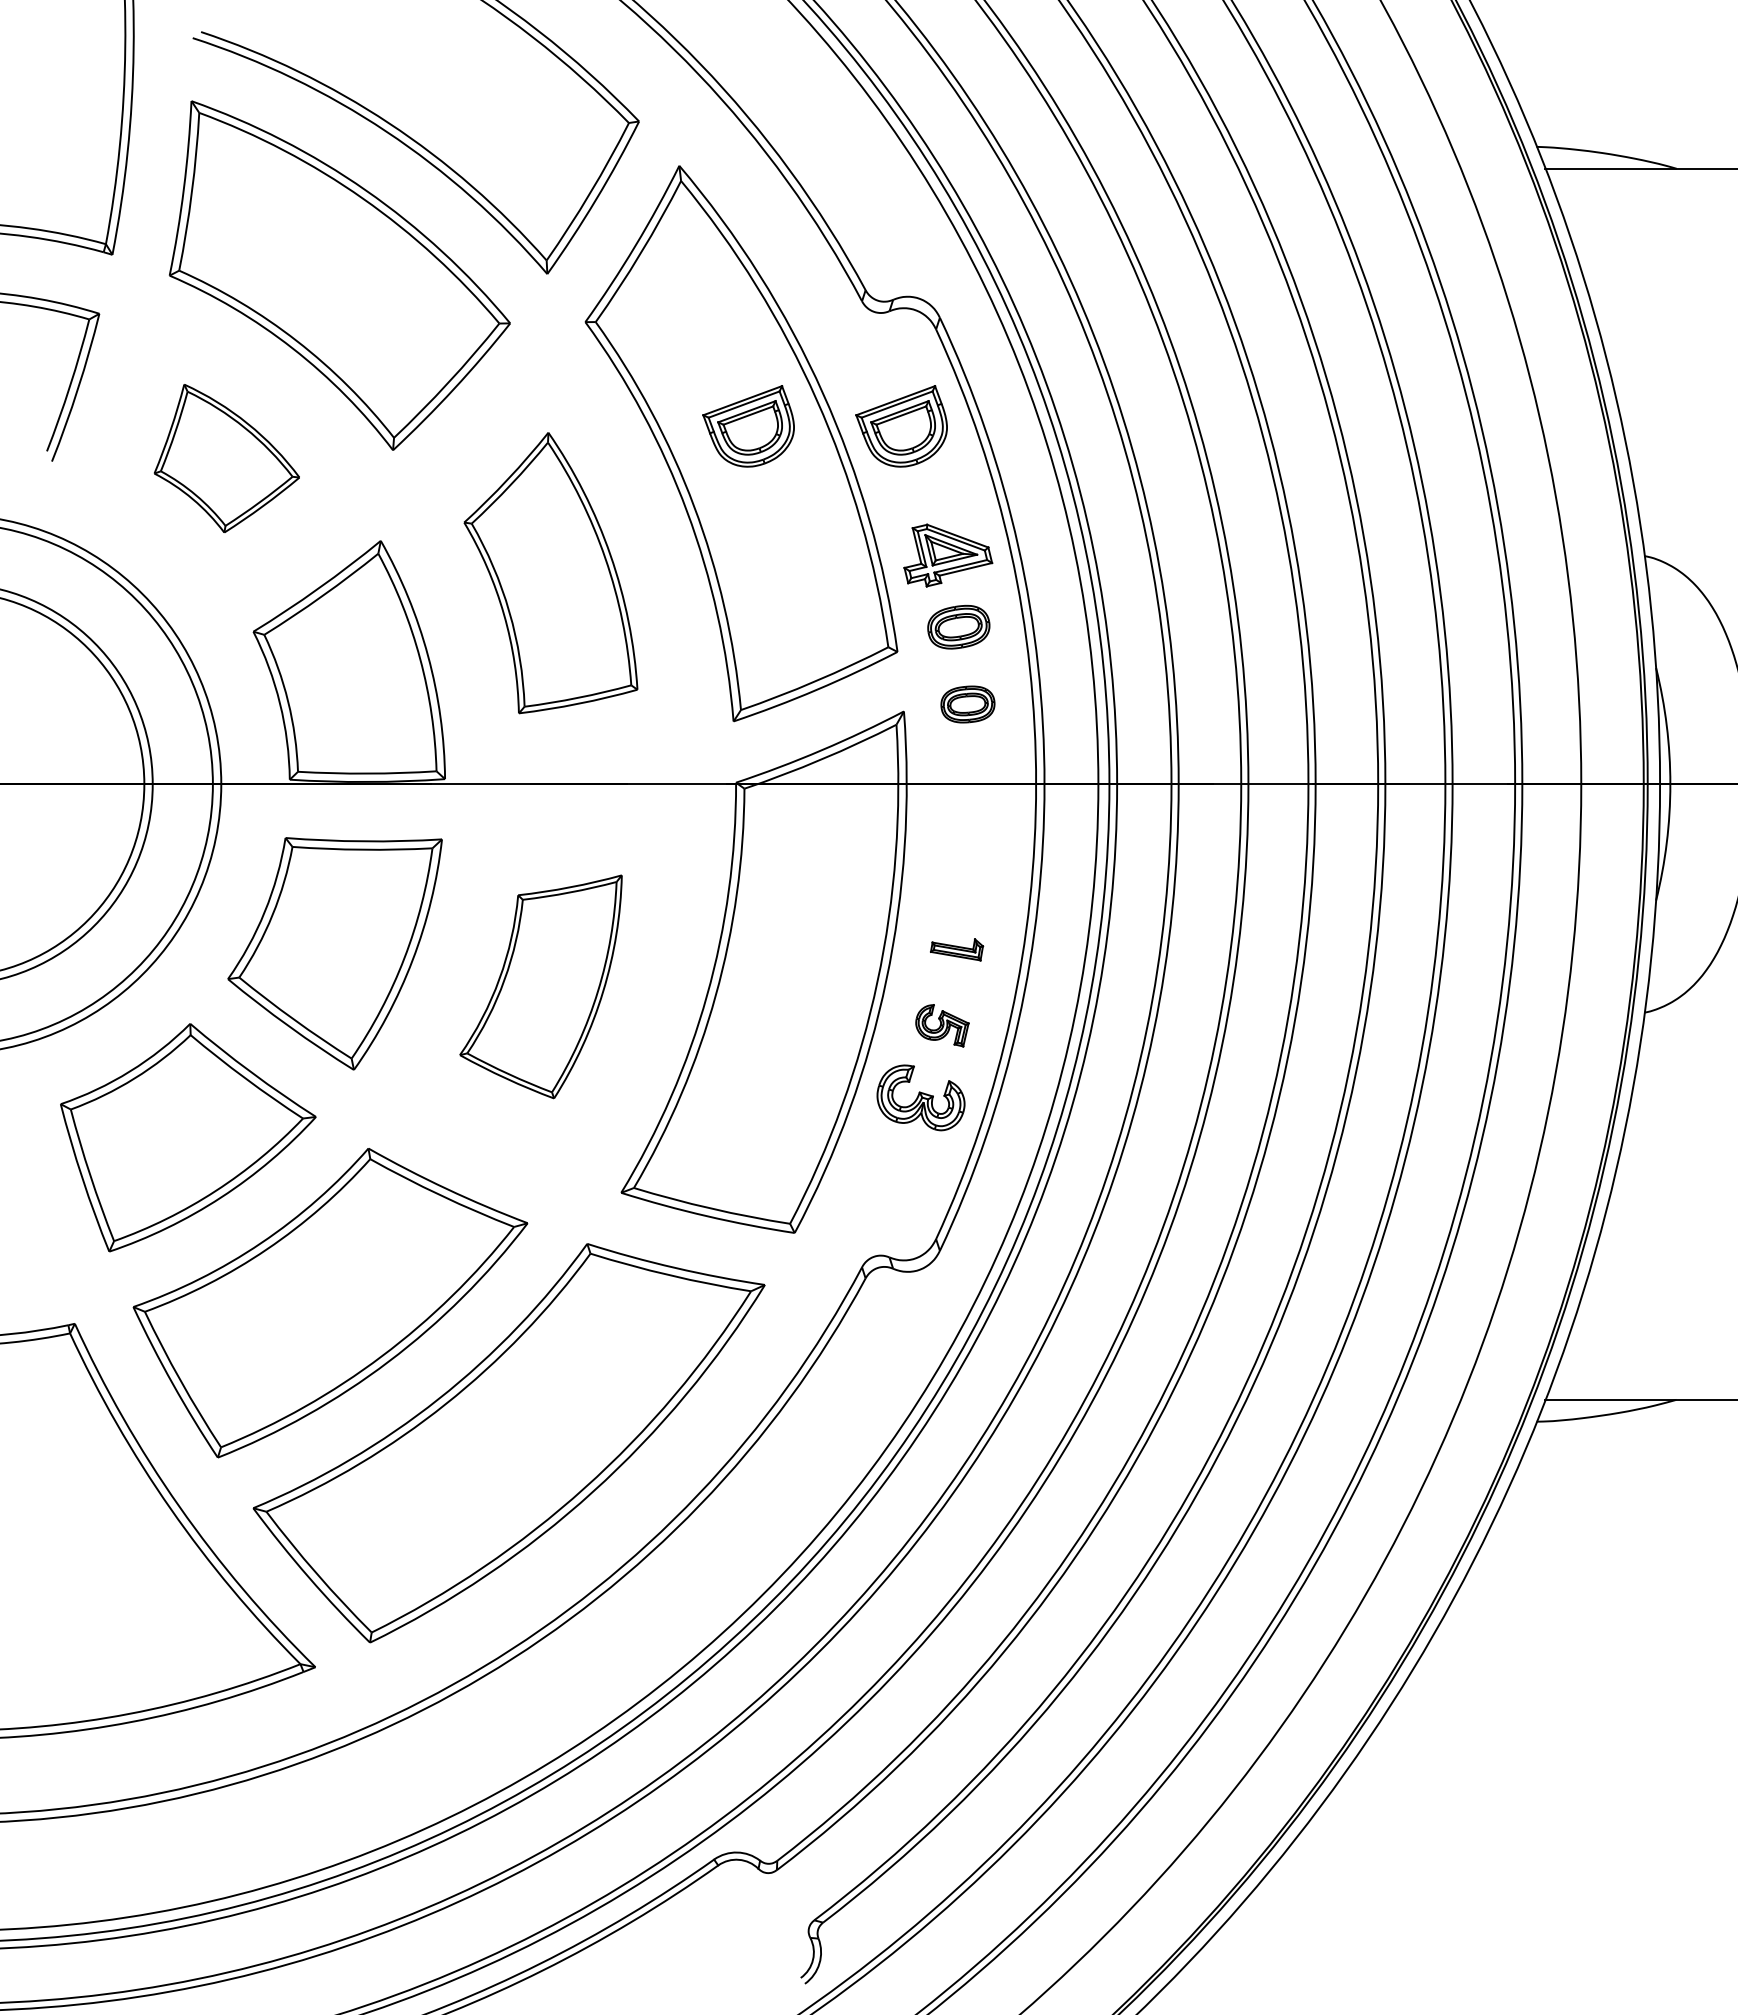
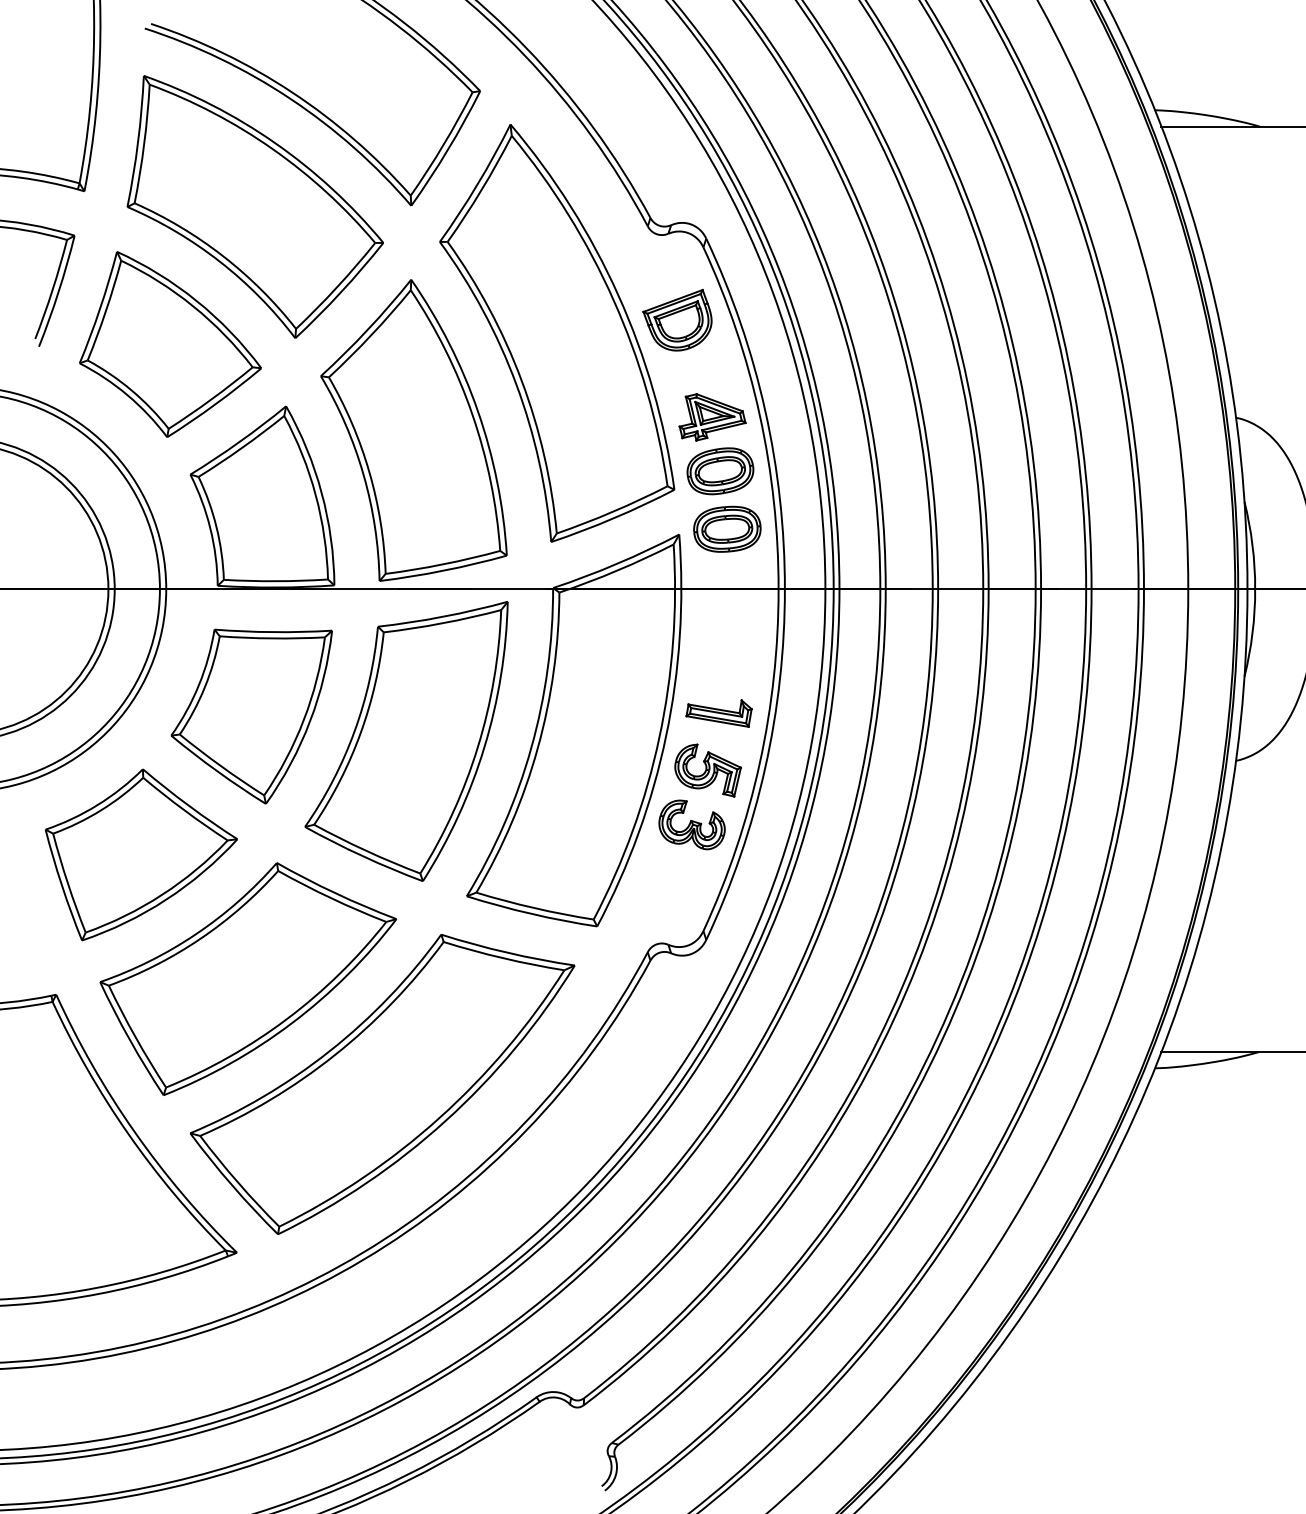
part: (748, 426) -> (562, 320), removed
part: (226, 458) -> (170, 344), size x1.67
part: (550, 573) -> (413, 430), size x1.43
part: (958, 626) -> (720, 470), size x1.43
part: (967, 704) -> (727, 529), size x1.67
part: (956, 949) -> (718, 713), size x1.67
part: (540, 986) -> (406, 741), size x1.67
part: (942, 1025) -> (708, 770), size x1.67

